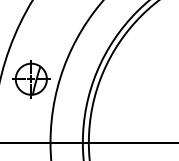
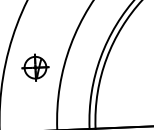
part: (31, 79) -> (35, 67), size x0.7

